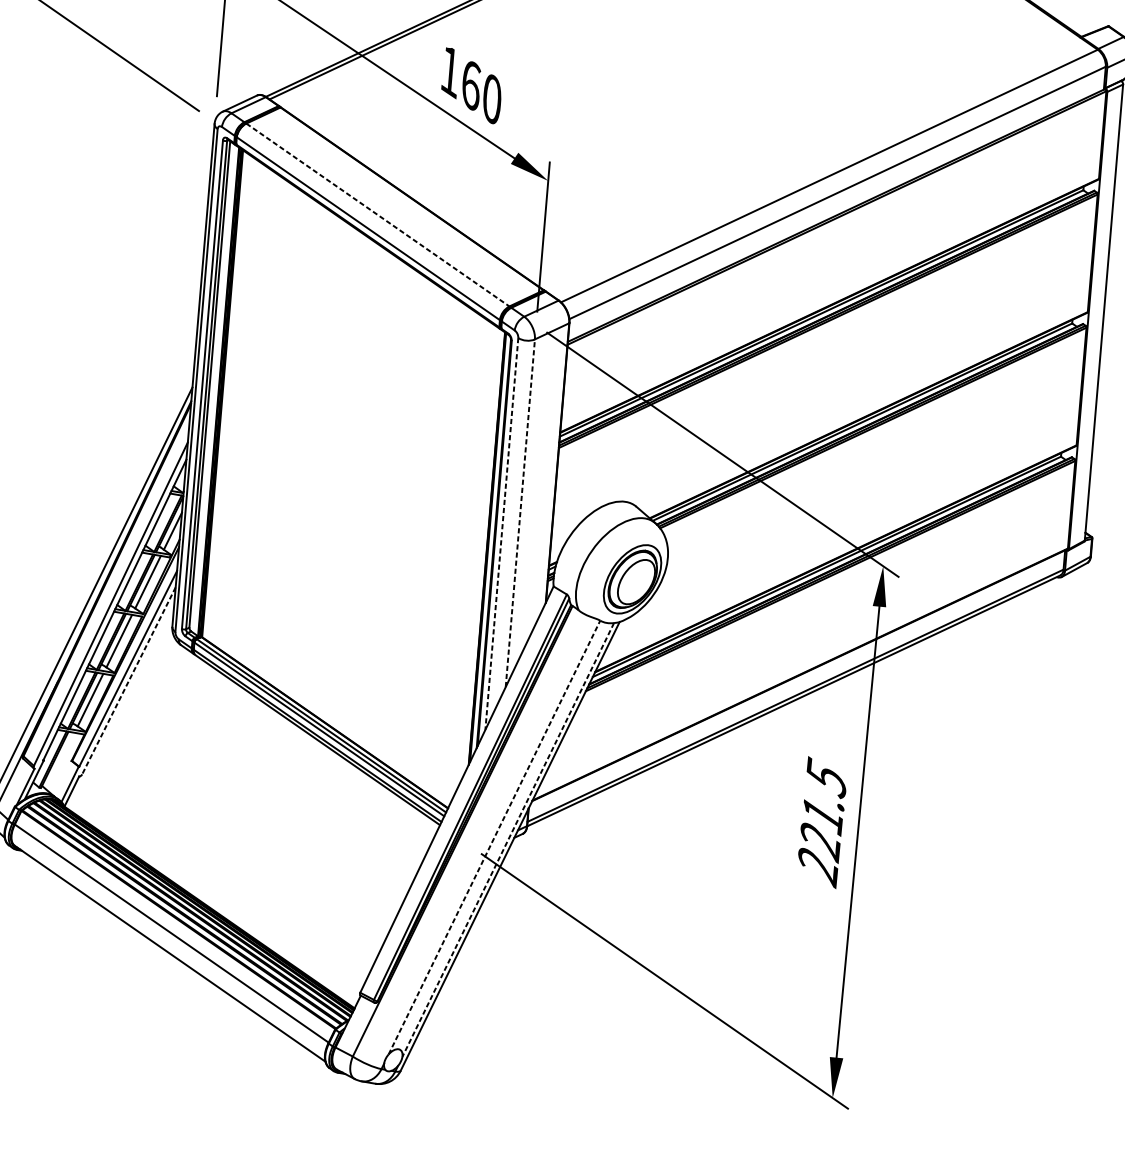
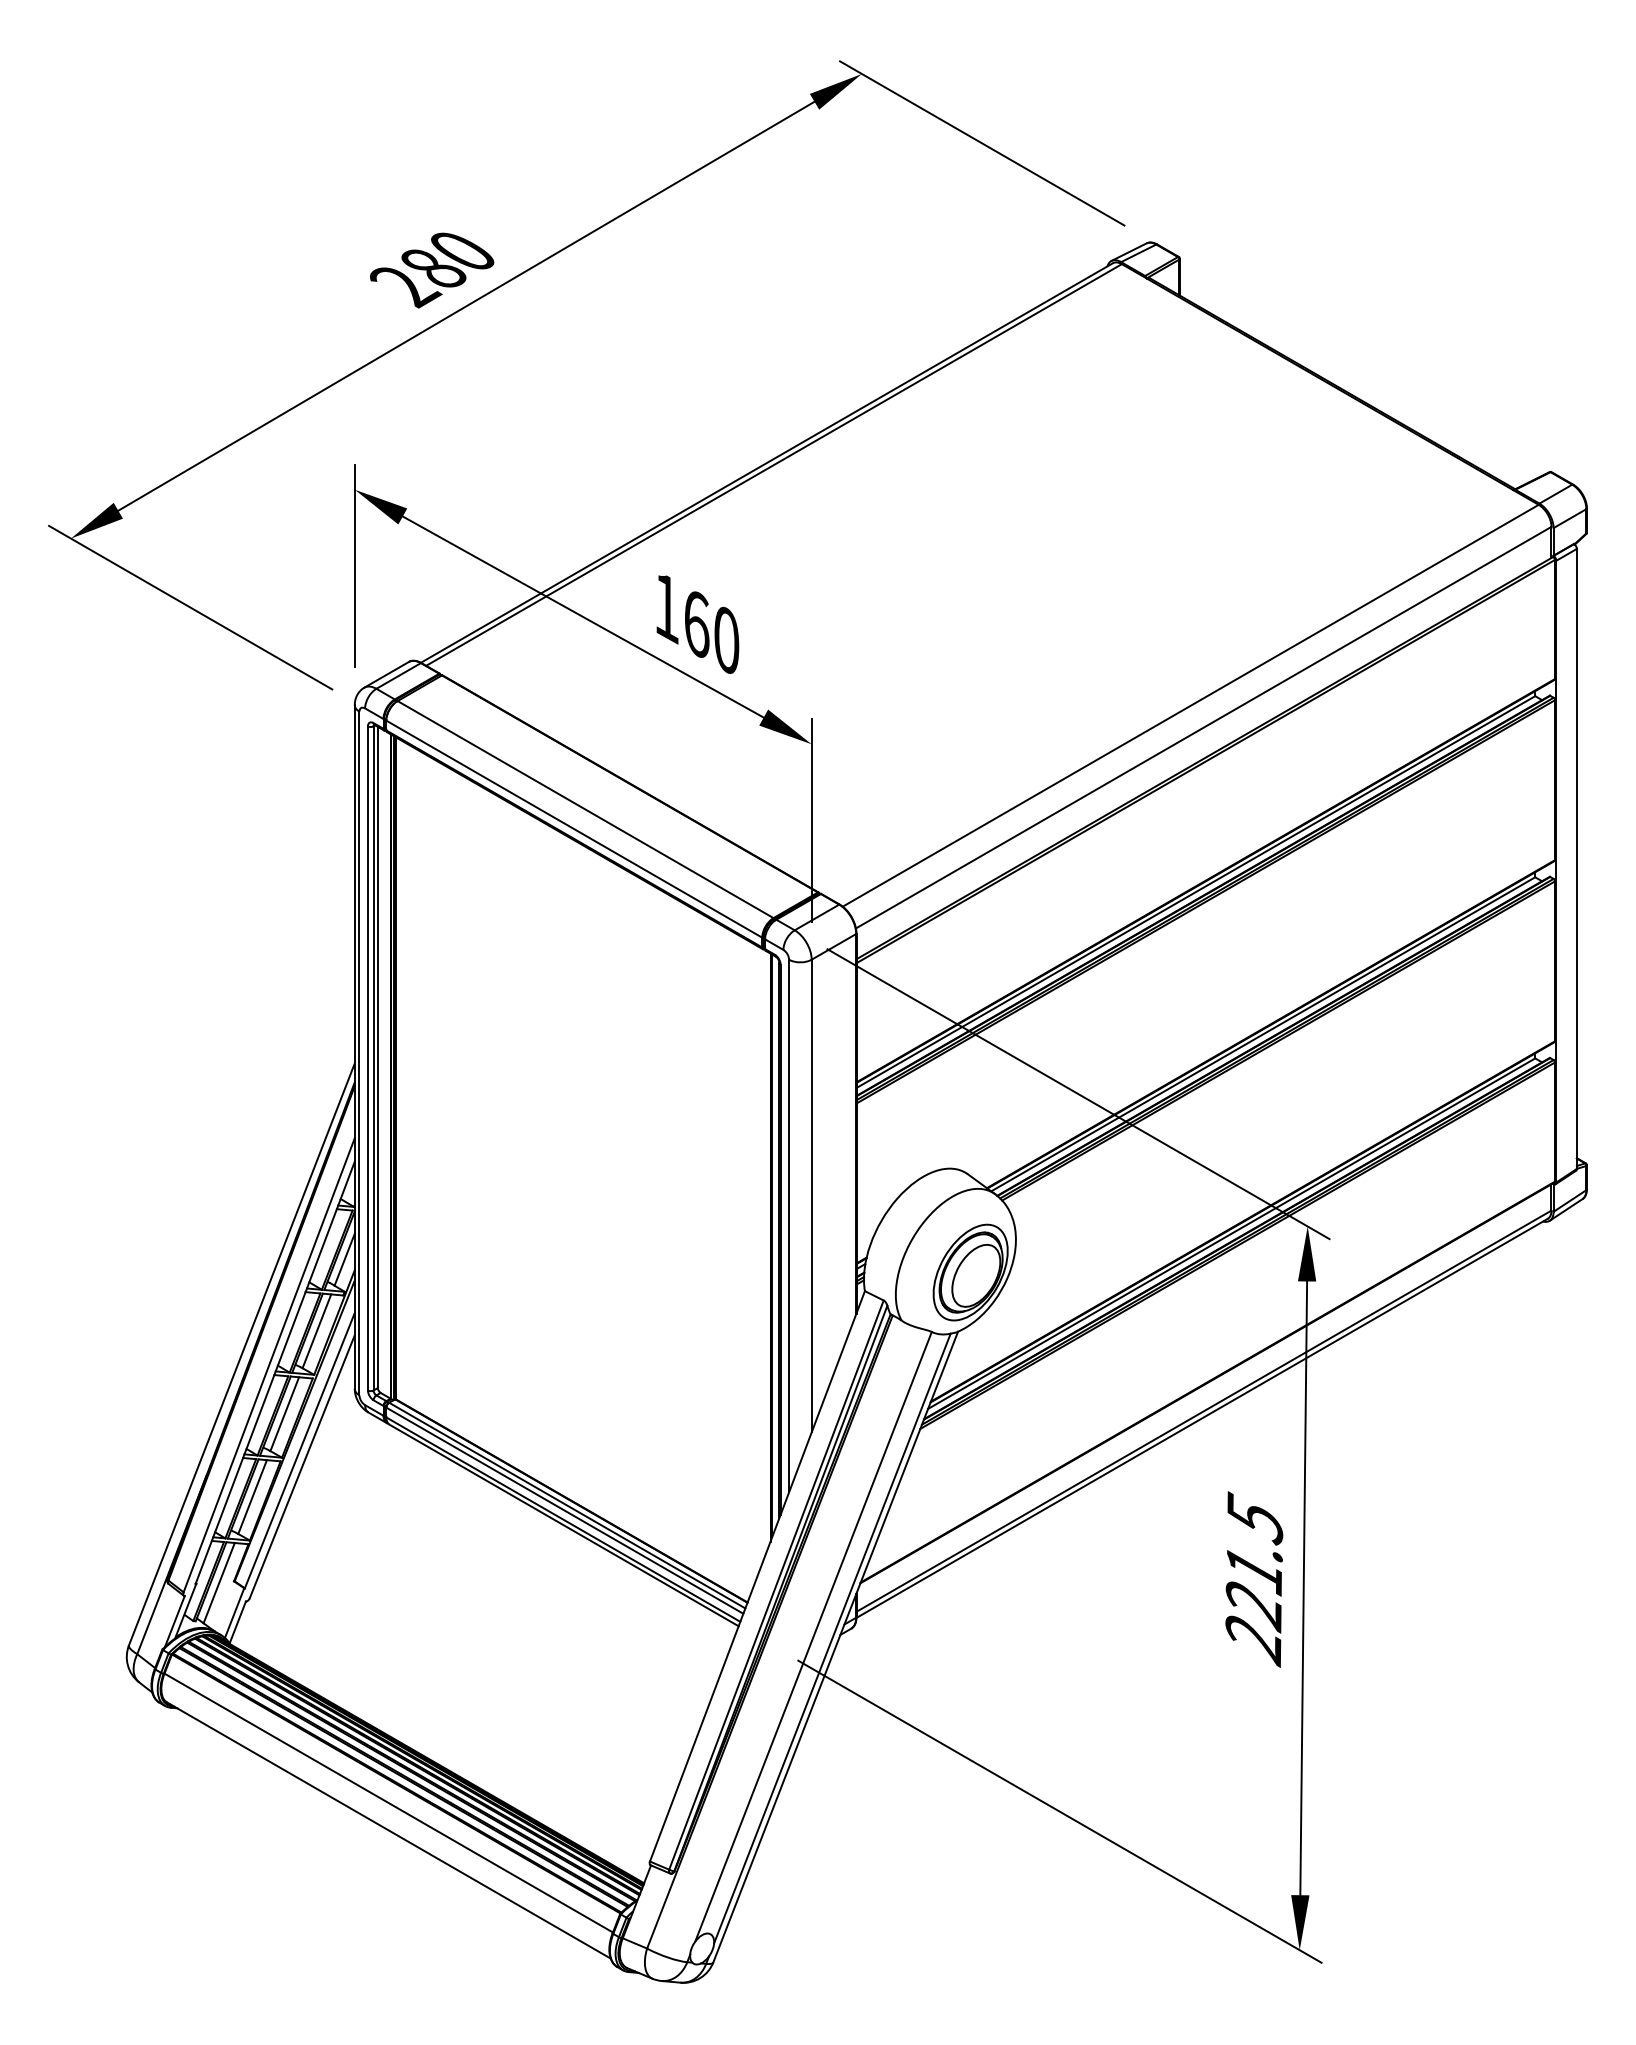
line: (378, 215) -> (586, 809), dashed -> solid
line: (520, 512) -> (811, 1195), dashed -> solid
line: (502, 534) -> (789, 1226), dashed -> solid
line: (129, 680) -> (302, 1466), dashed -> solid
line: (60, 760) -> (218, 1582), added
line: (494, 837) -> (813, 1636), dashed -> solid
line: (508, 839) -> (832, 1638), dashed -> solid

